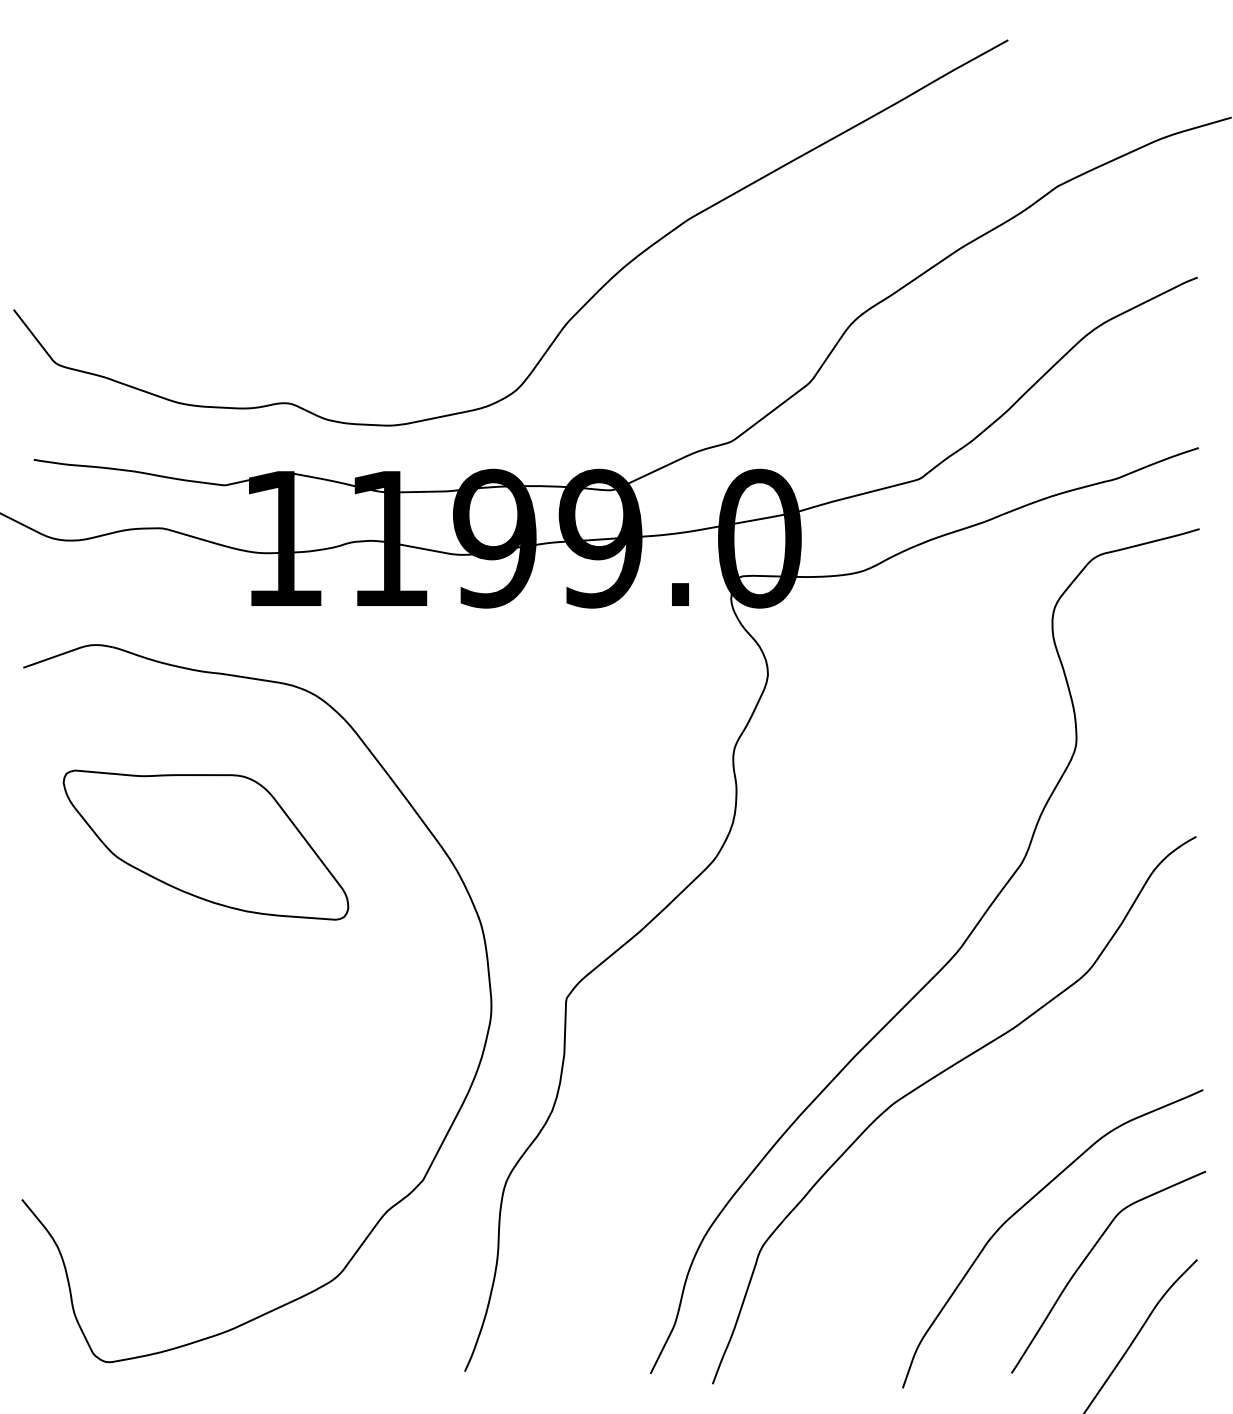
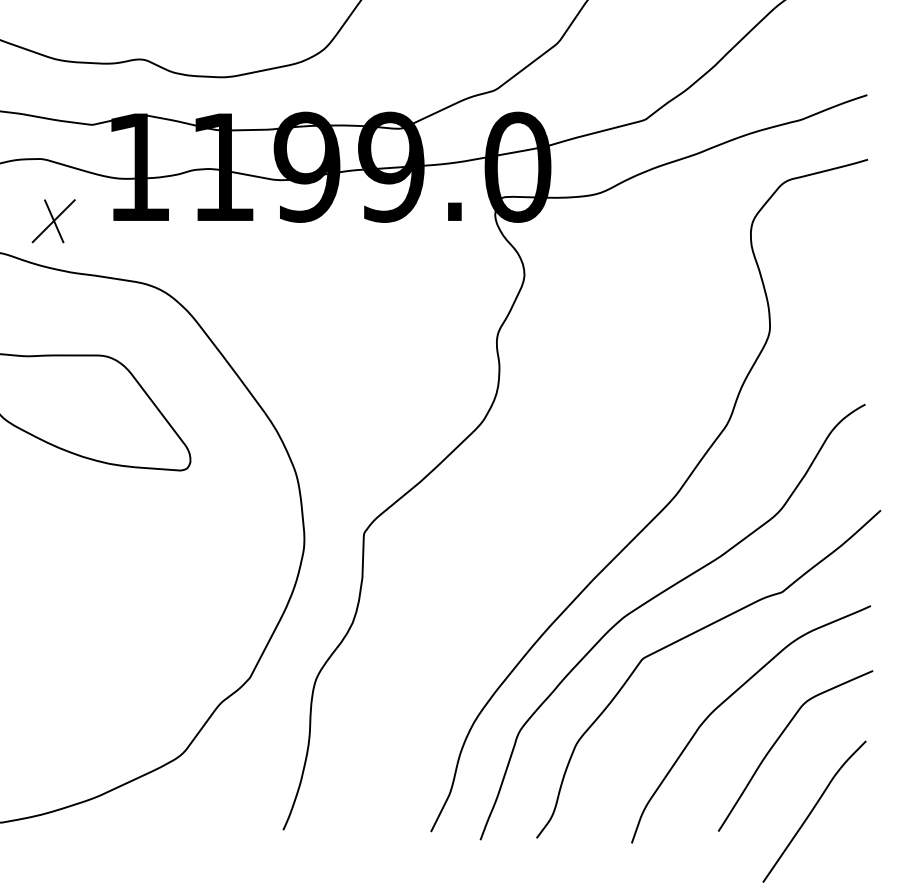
part: (176, 606) -> (53, 221), added
curve: (976, 1127) -> (690, 635), added

